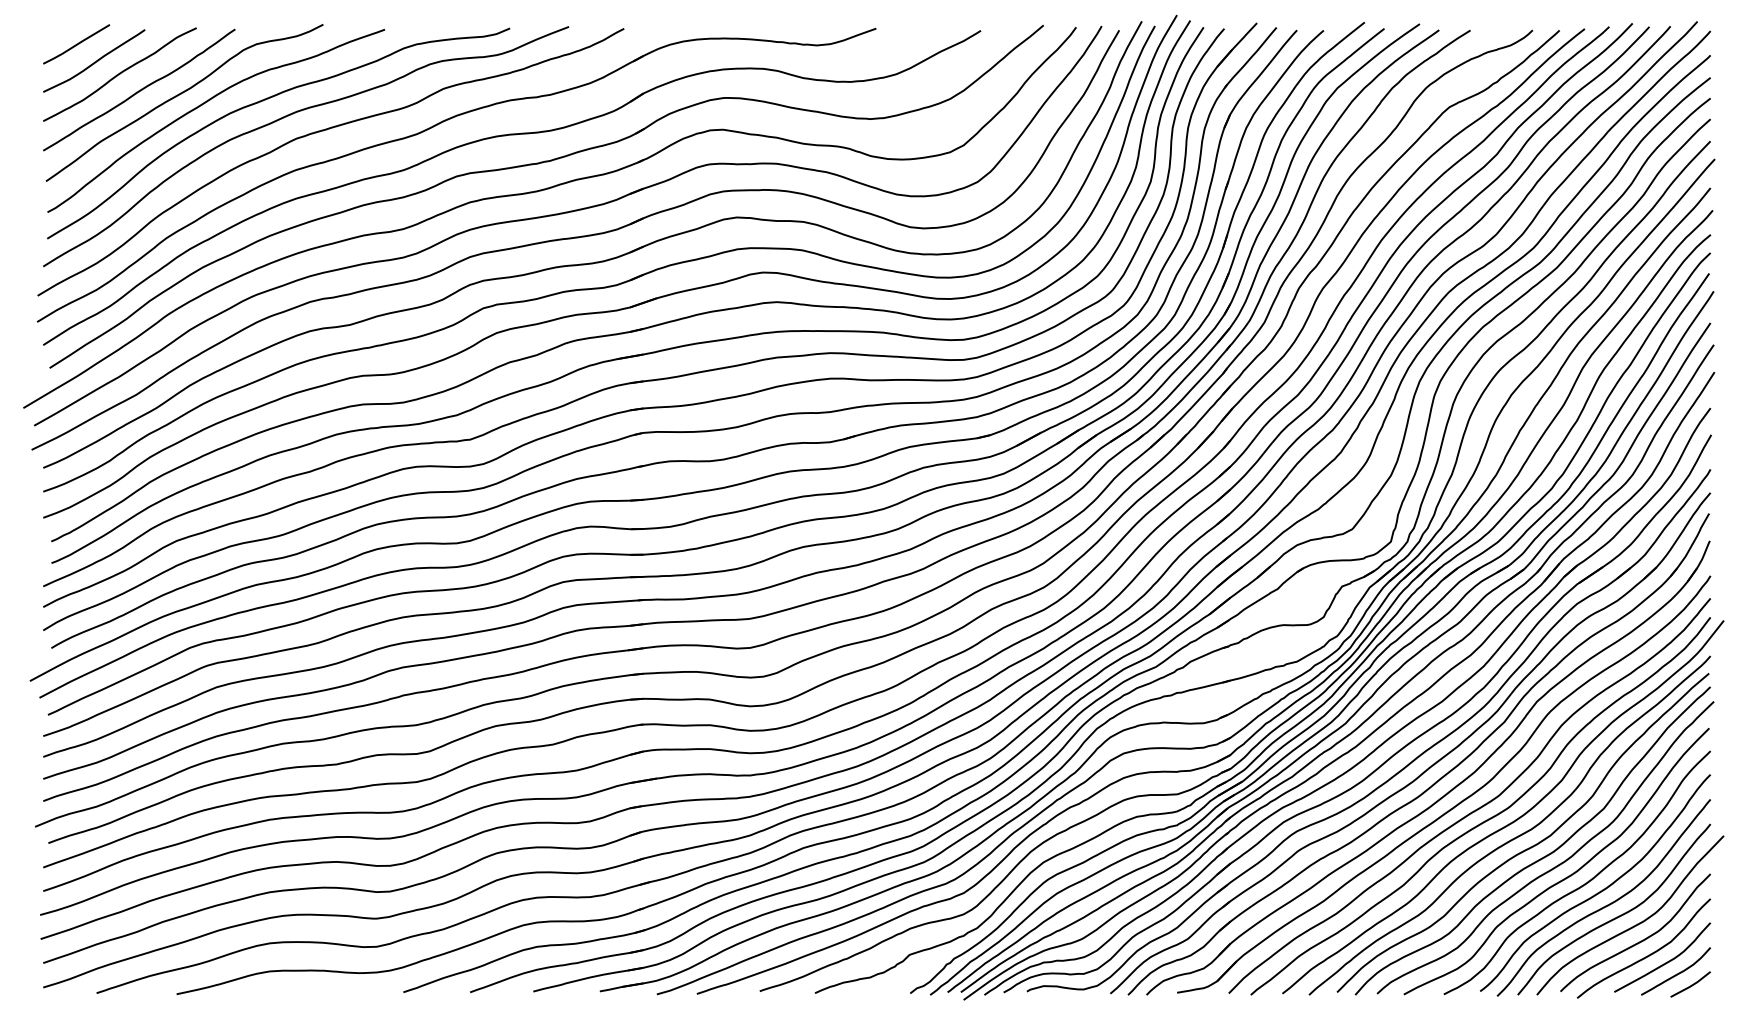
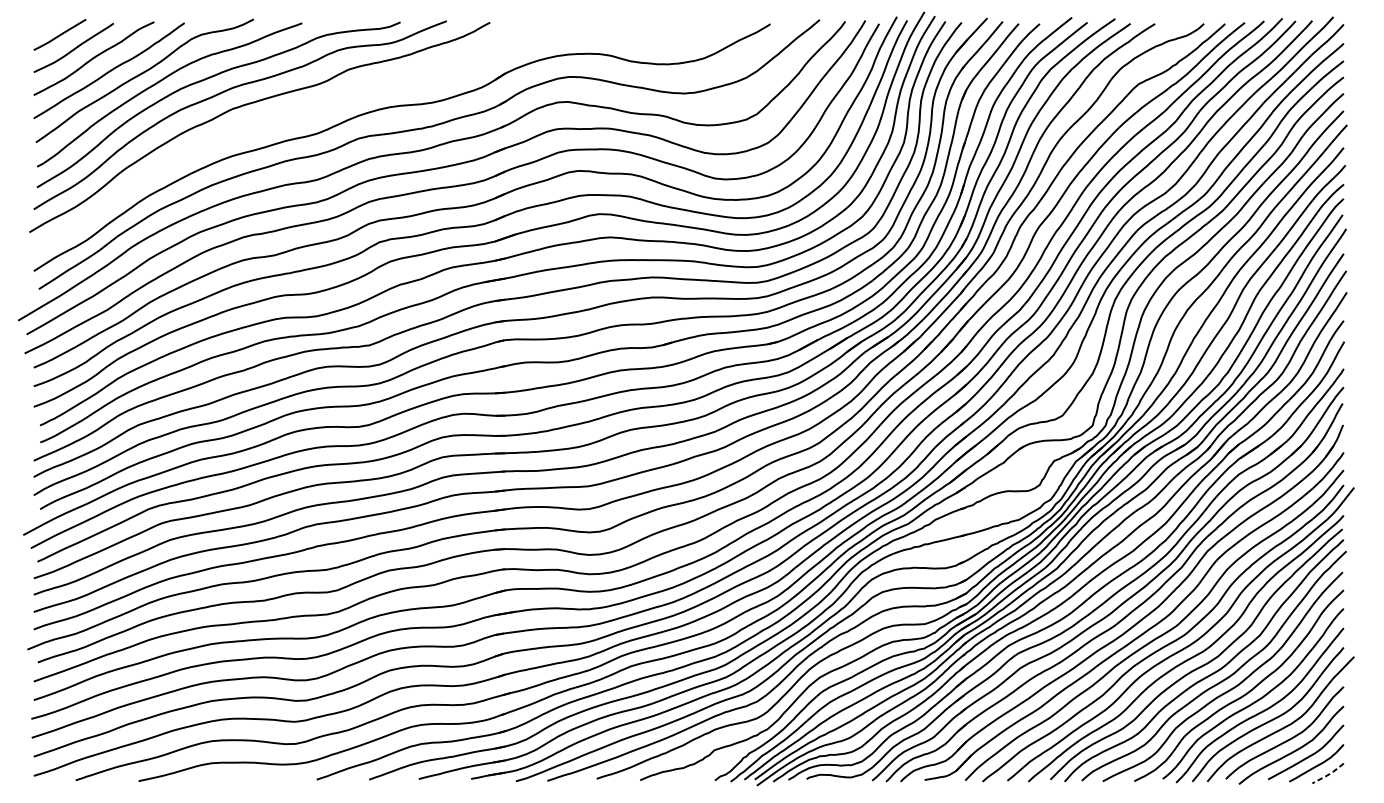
part: (433, 127) -> (340, 100), removed
line: (1691, 986) -> (1328, 775), solid -> dashed

